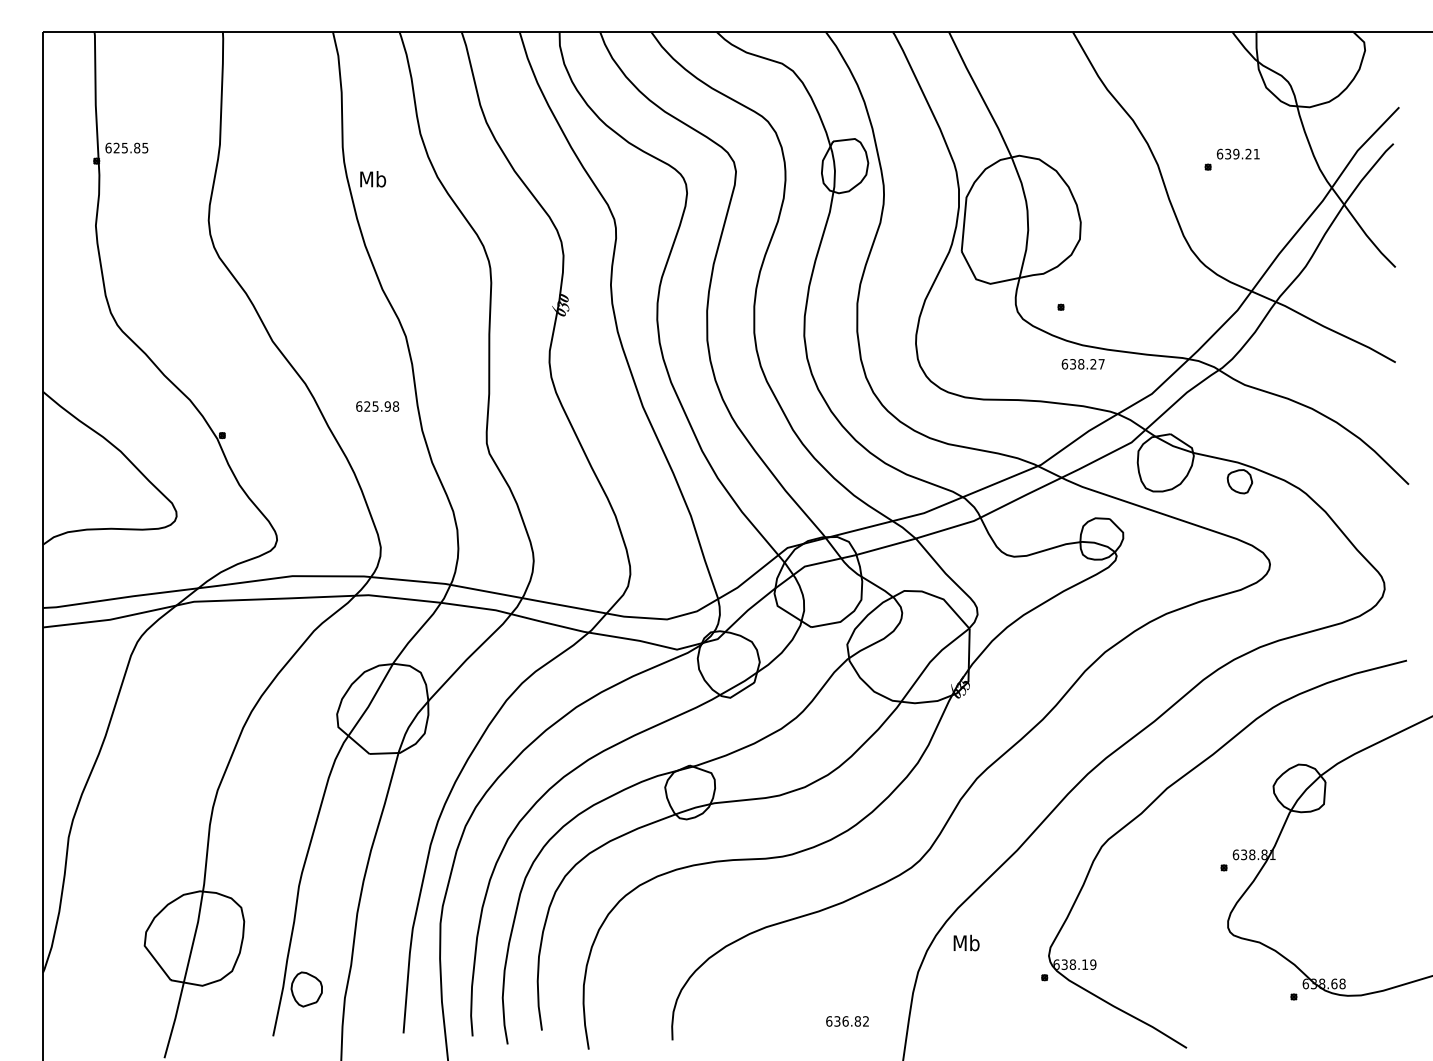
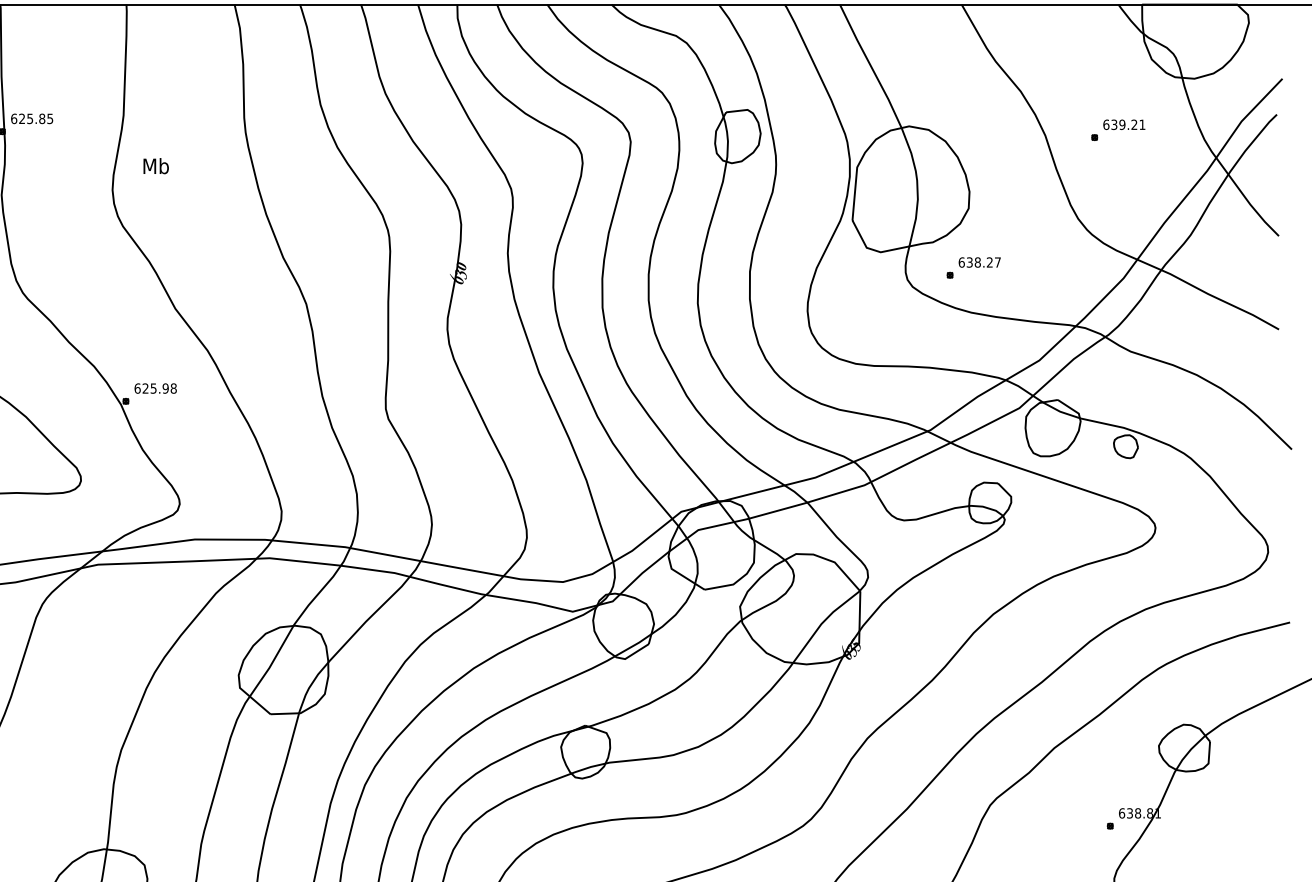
text: (373, 179) -> (156, 166), moved
text: (1082, 364) -> (979, 262), moved
text: (377, 406) -> (155, 388), moved

